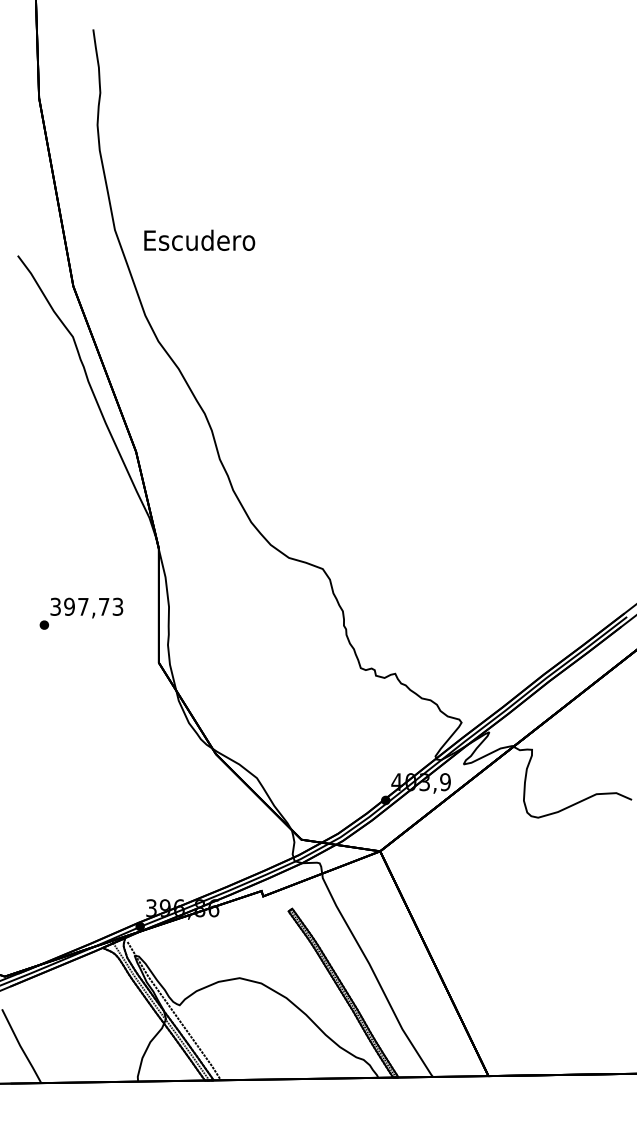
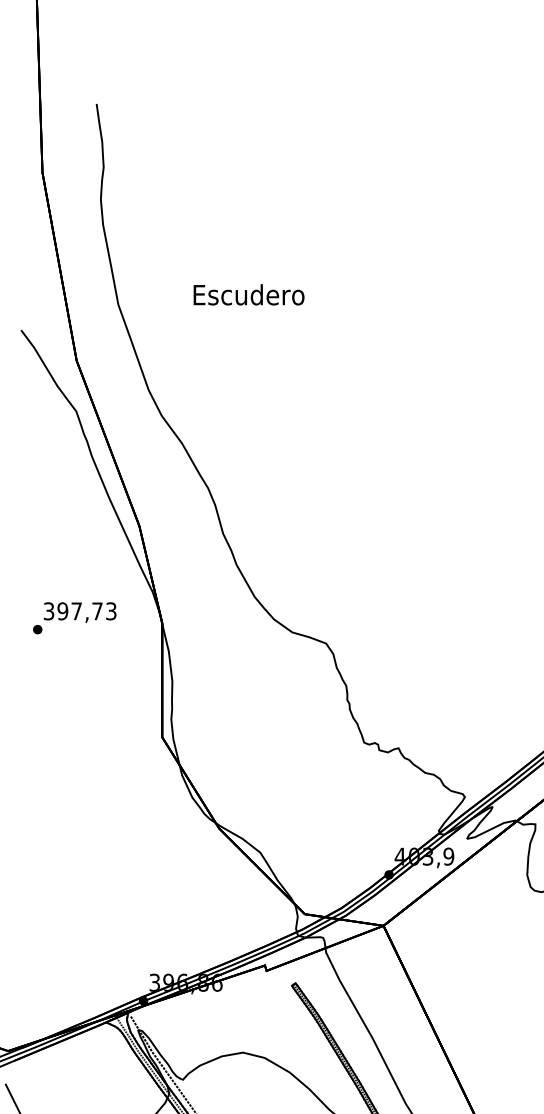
text: (199, 239) -> (248, 293), moved
text: (81, 613) -> (74, 617), moved

